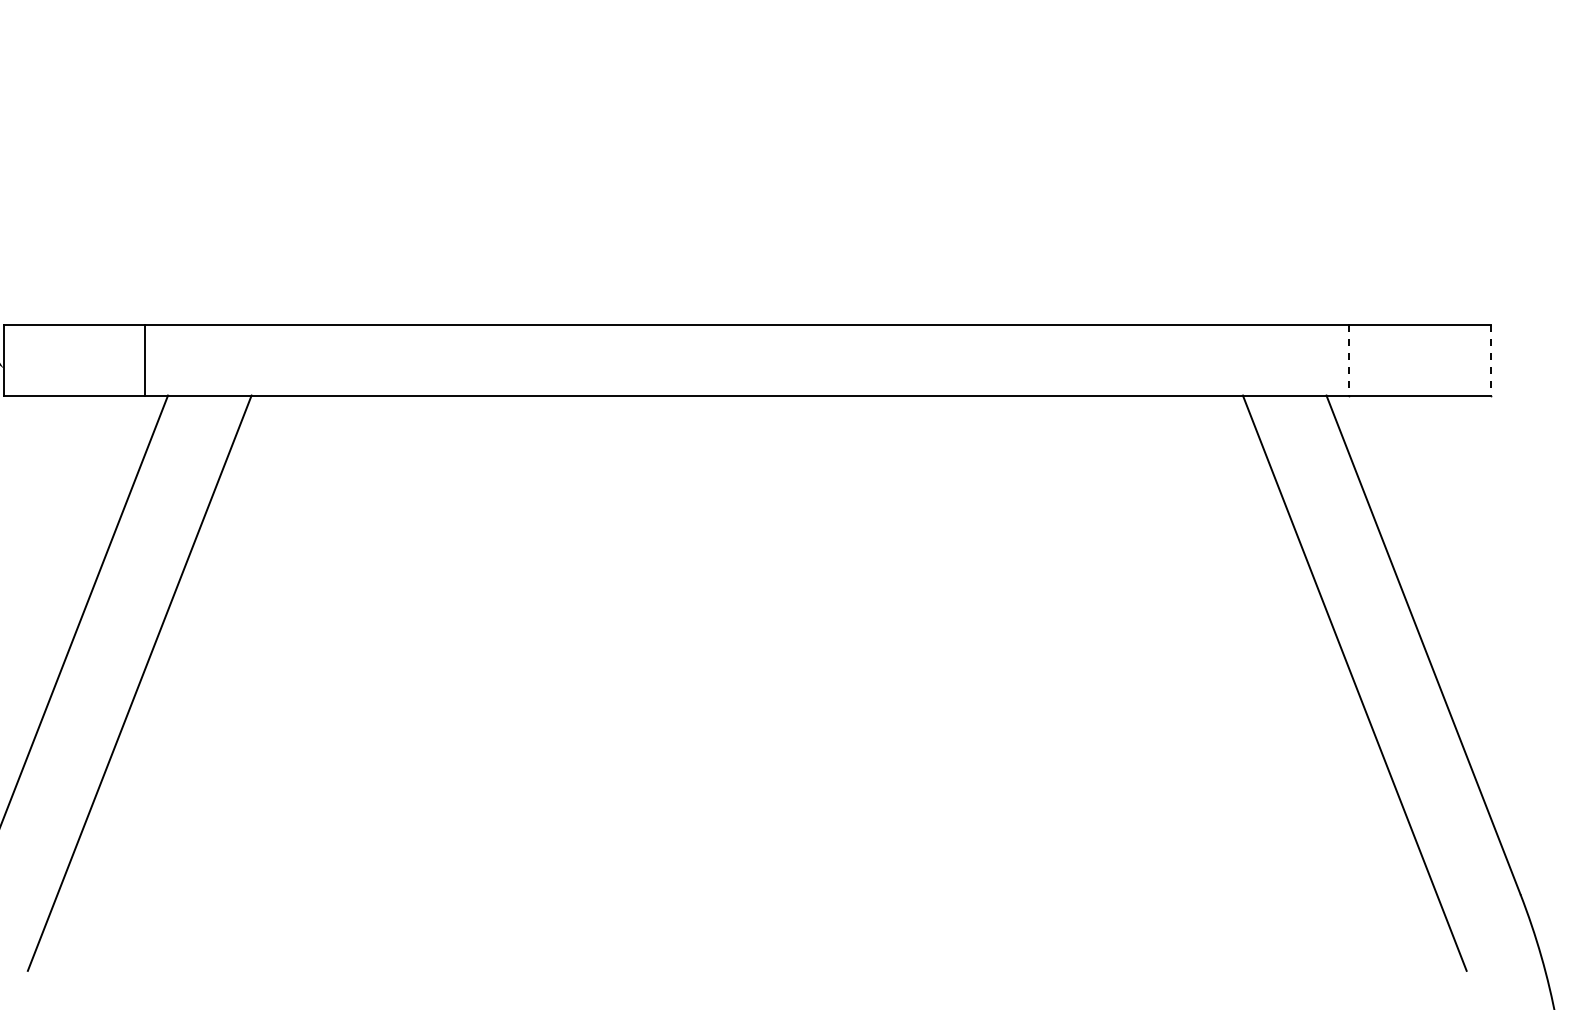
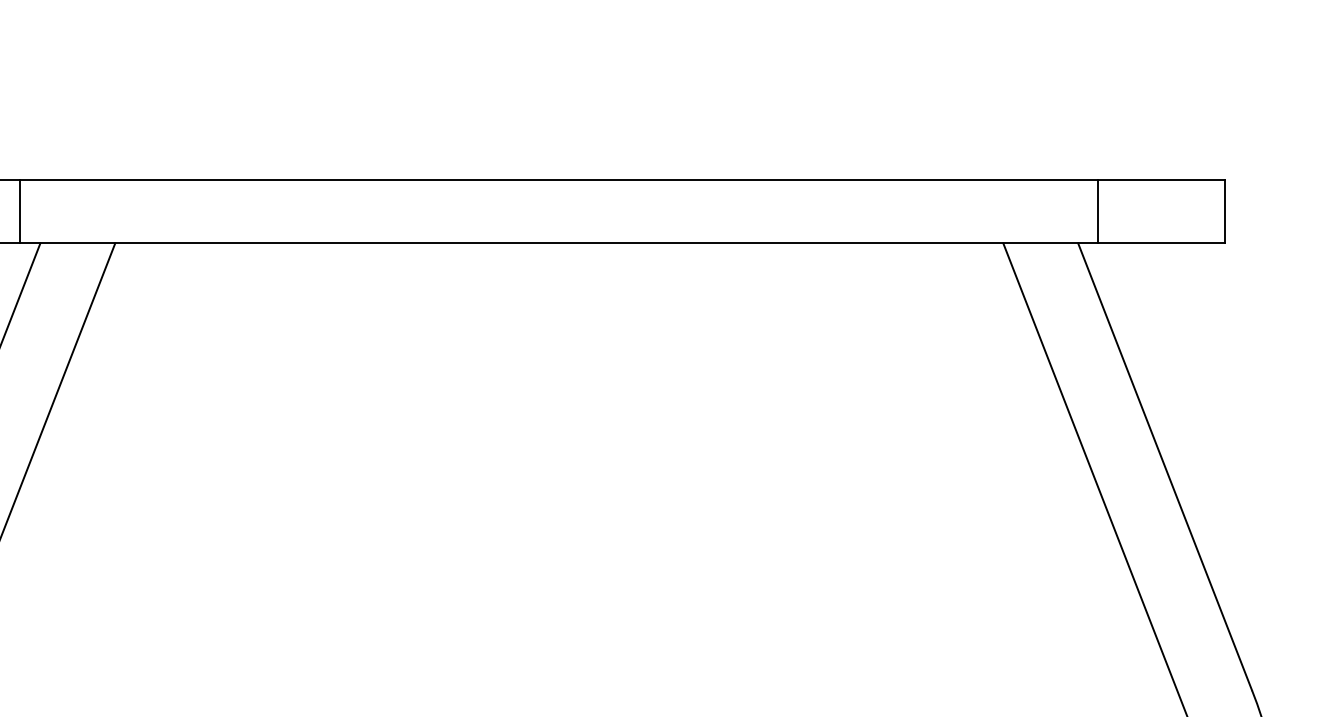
line: (1349, 360) -> (1098, 211), dashed -> solid
line: (1490, 360) -> (1225, 211), dashed -> solid

